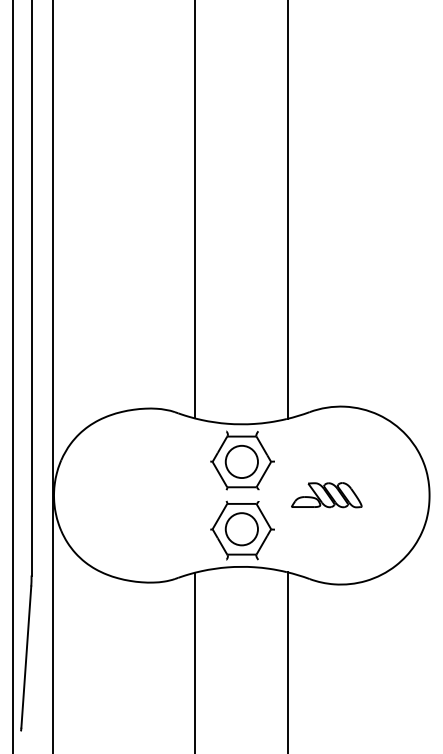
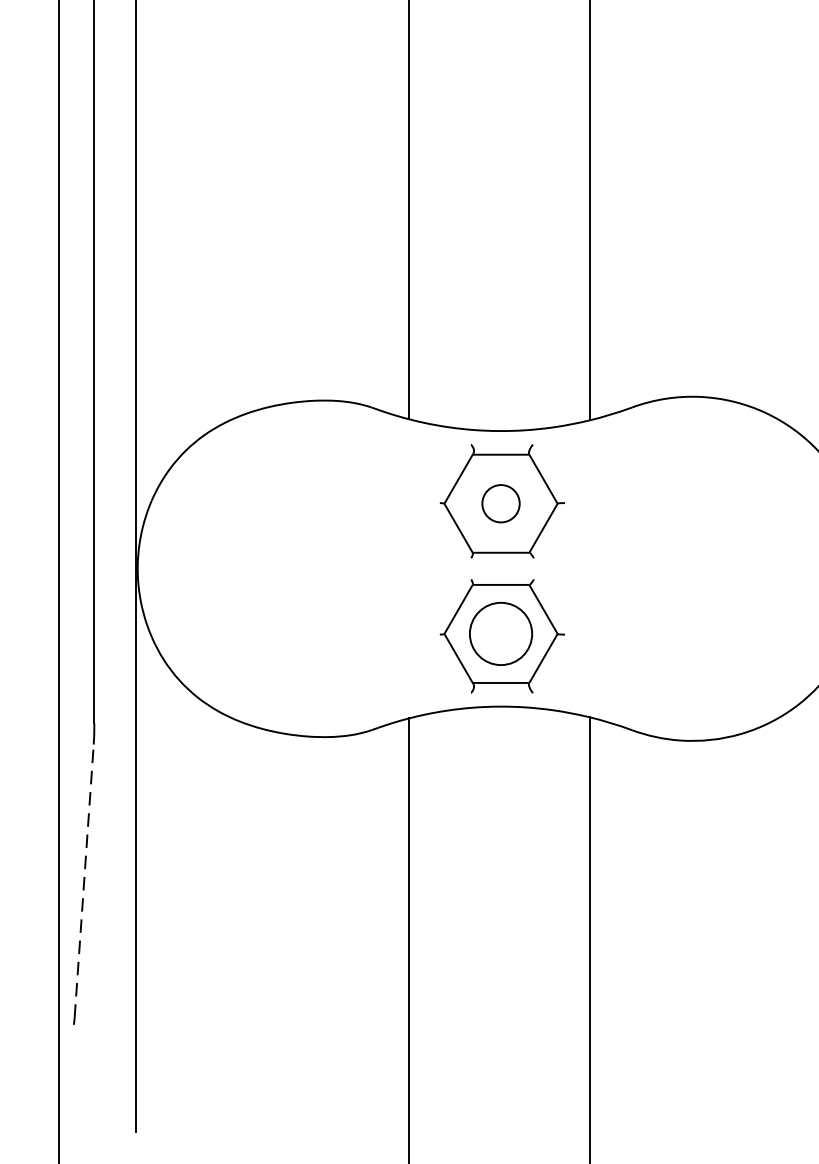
circle: (241, 461) -> (500, 502), size x0.6
part: (326, 495) -> (664, 568), removed
line: (26, 657) -> (84, 881), solid -> dashed

